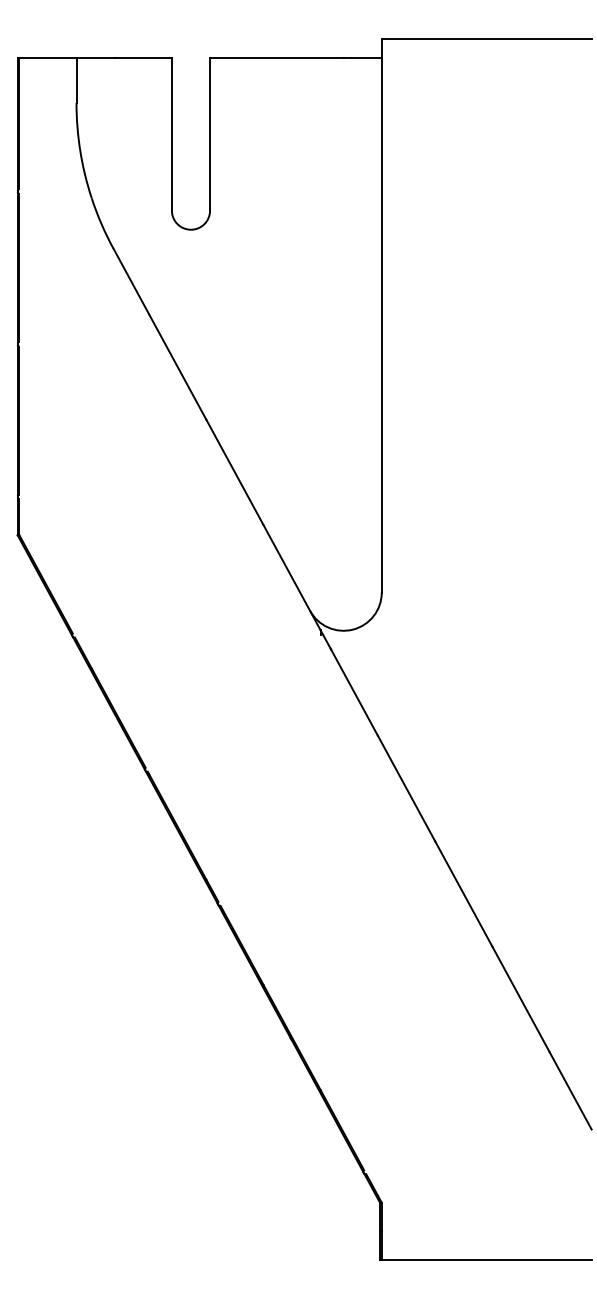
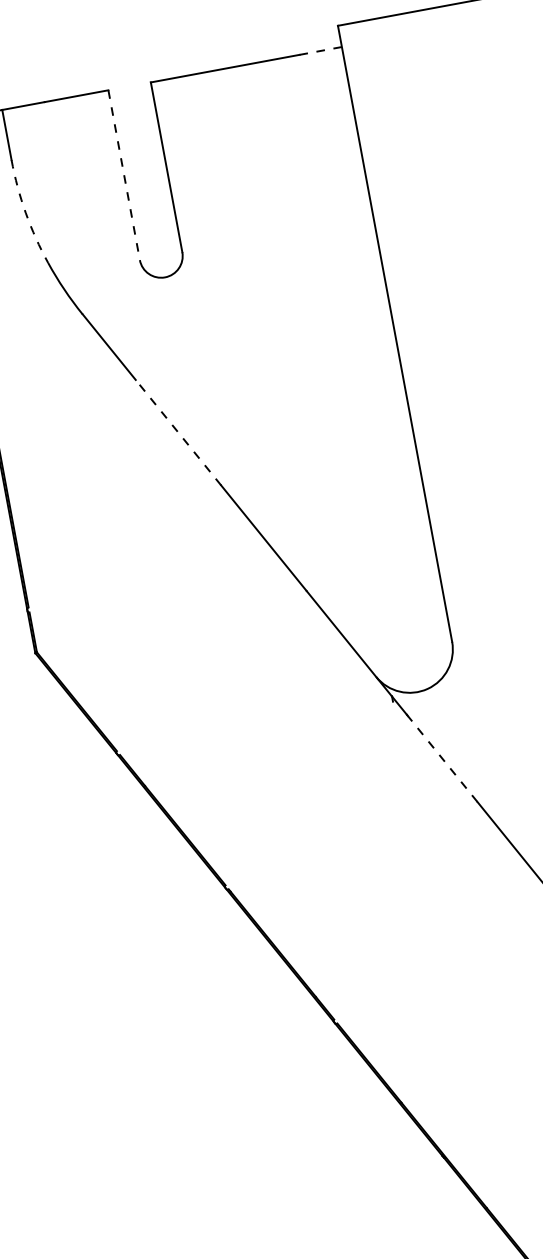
line: (363, 58) -> (321, 51), solid -> dashed
line: (171, 134) -> (123, 175), solid -> dashed
arc: (80, 151) -> (25, 213), solid -> dashed
line: (177, 366) -> (178, 432), solid -> dashed
line: (354, 692) -> (442, 758), solid -> dashed

